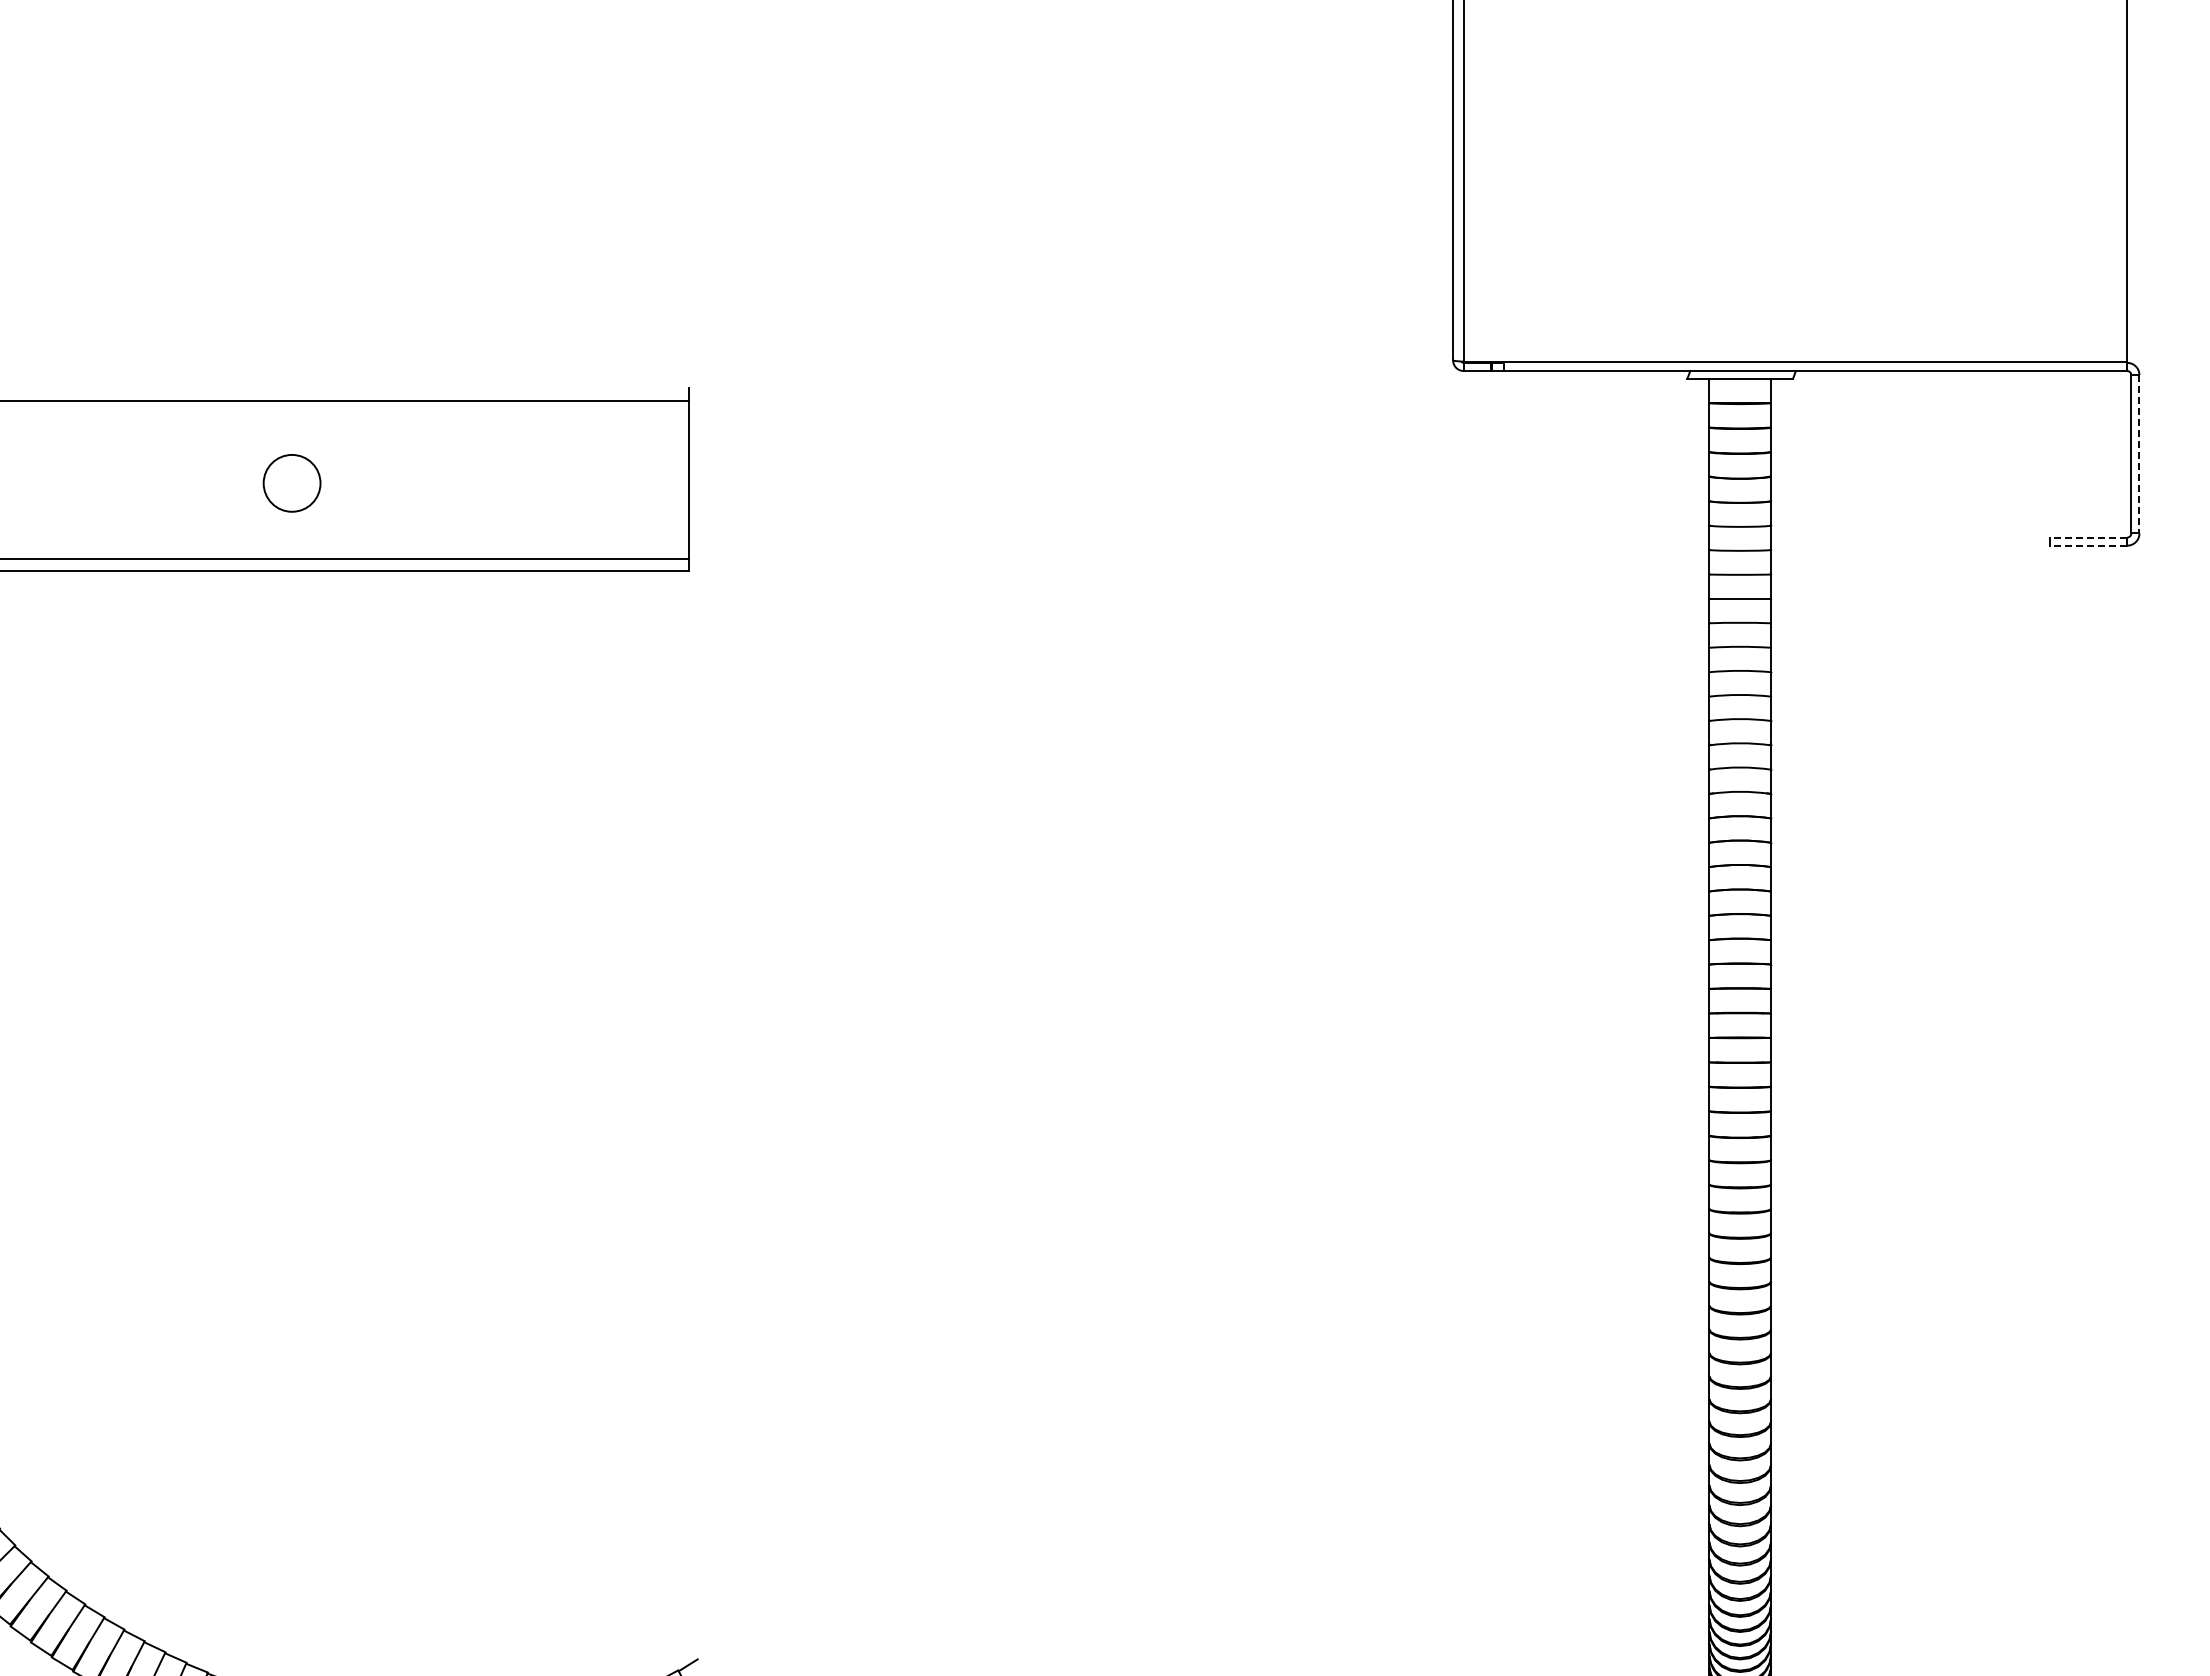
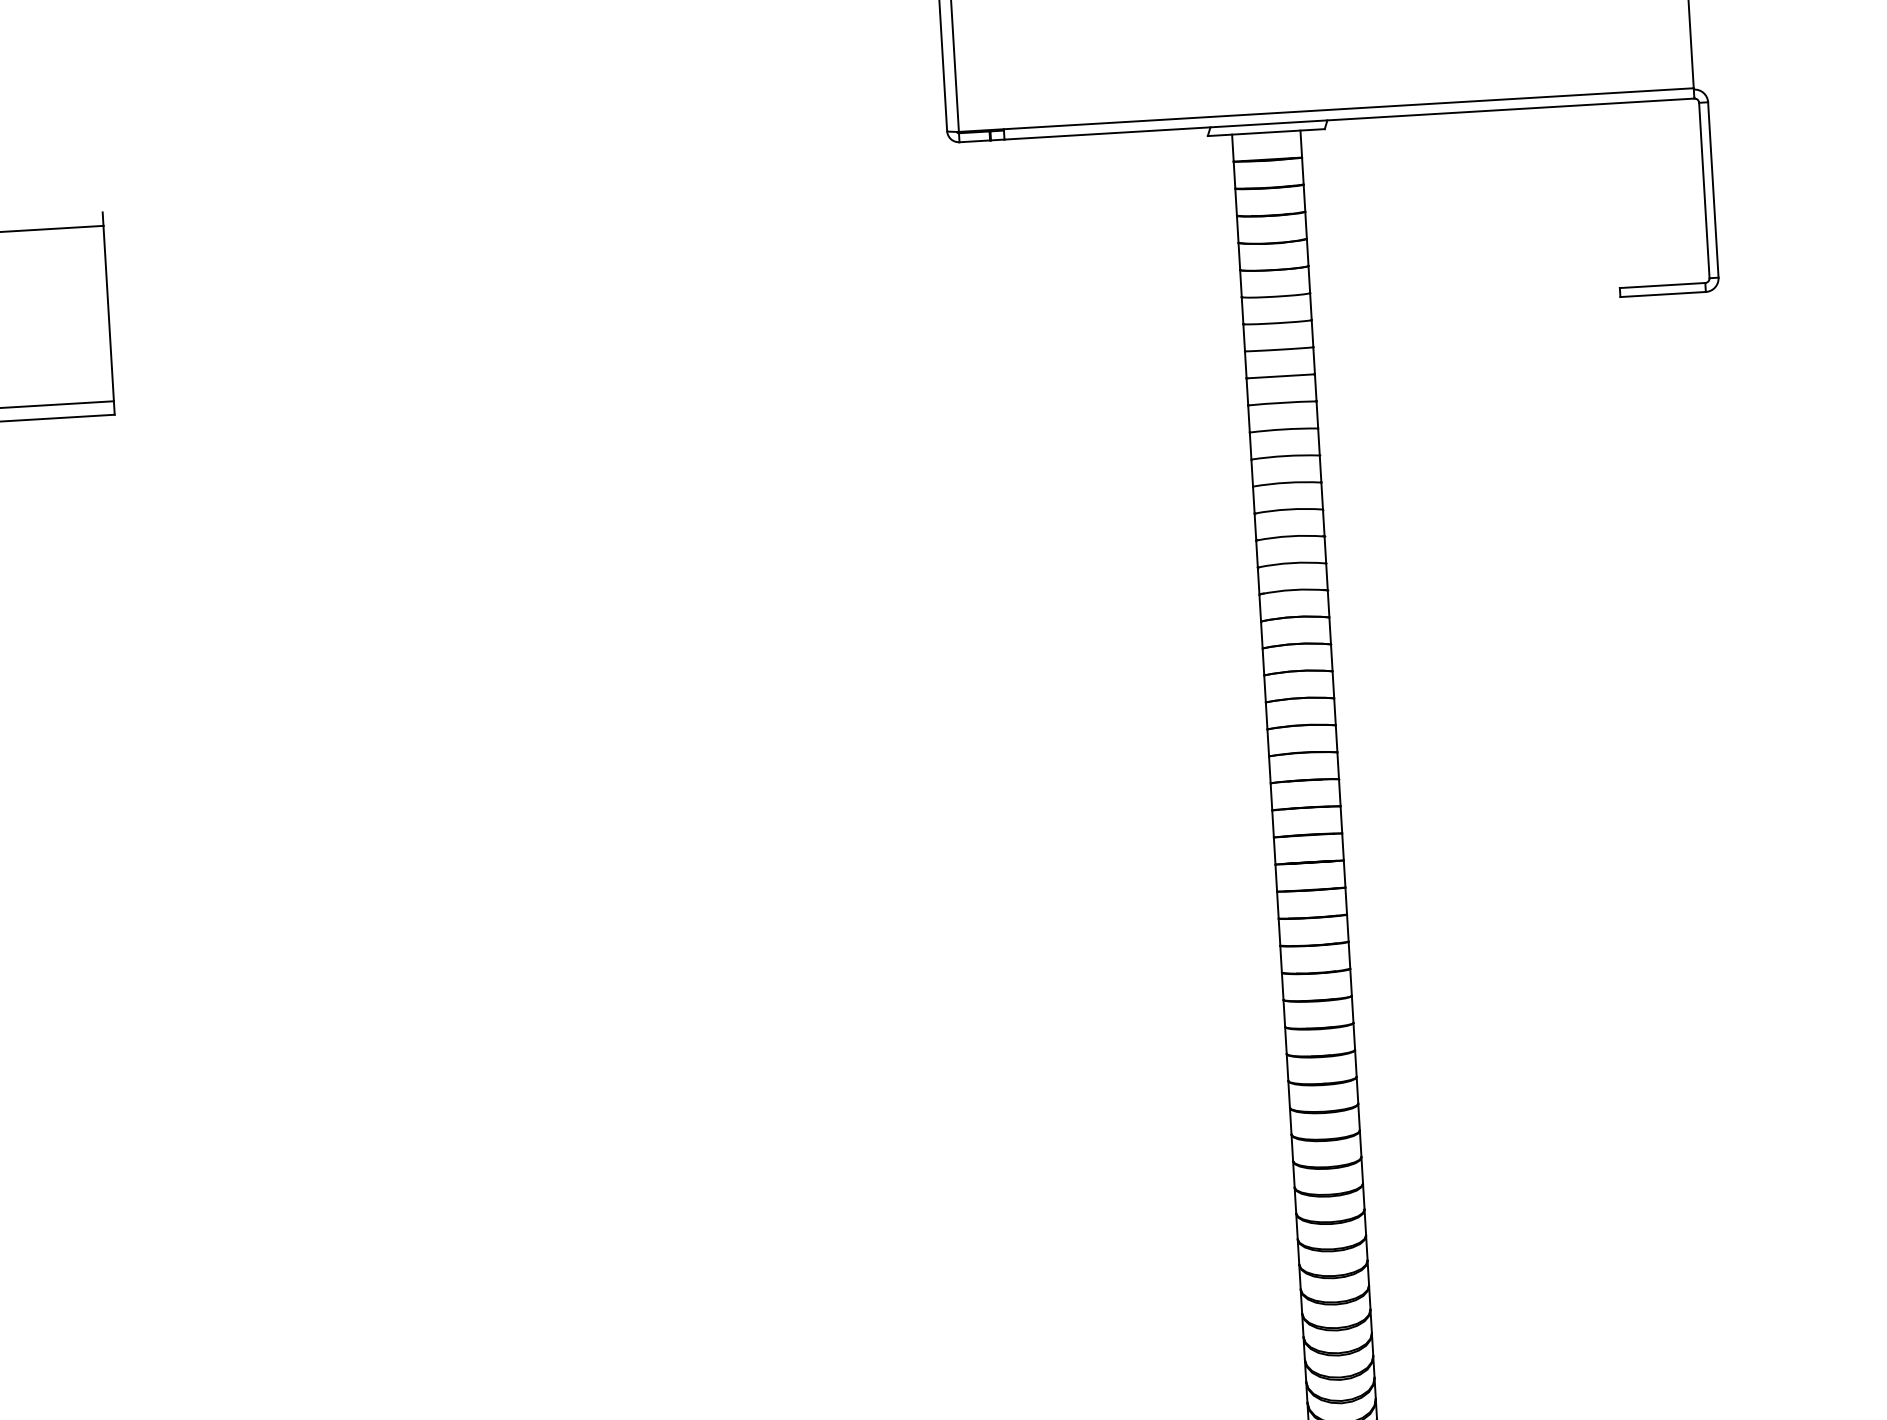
line: (2139, 454) -> (1713, 190), dashed -> solid
line: (2088, 537) -> (1662, 285), dashed -> solid
line: (2088, 545) -> (1662, 294), dashed -> solid

